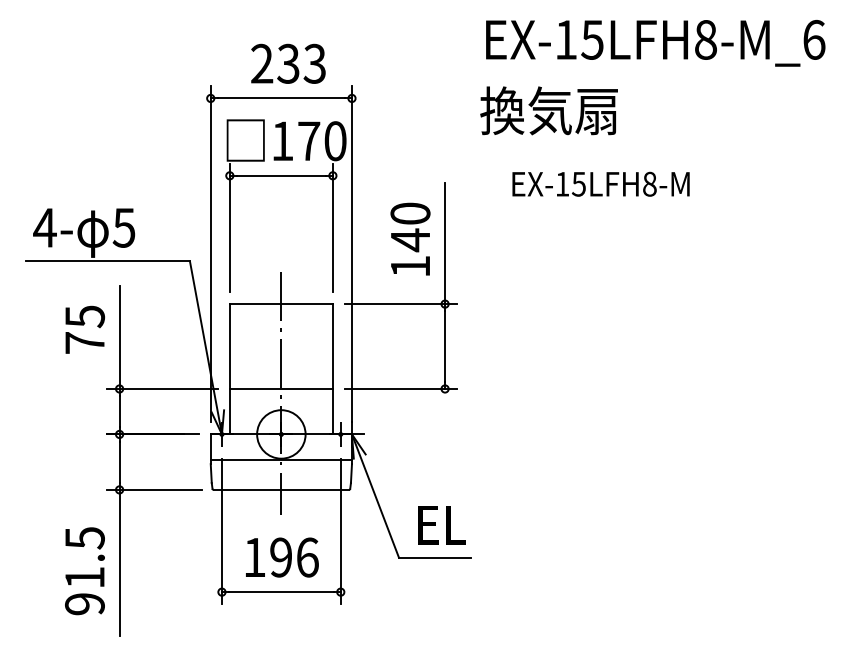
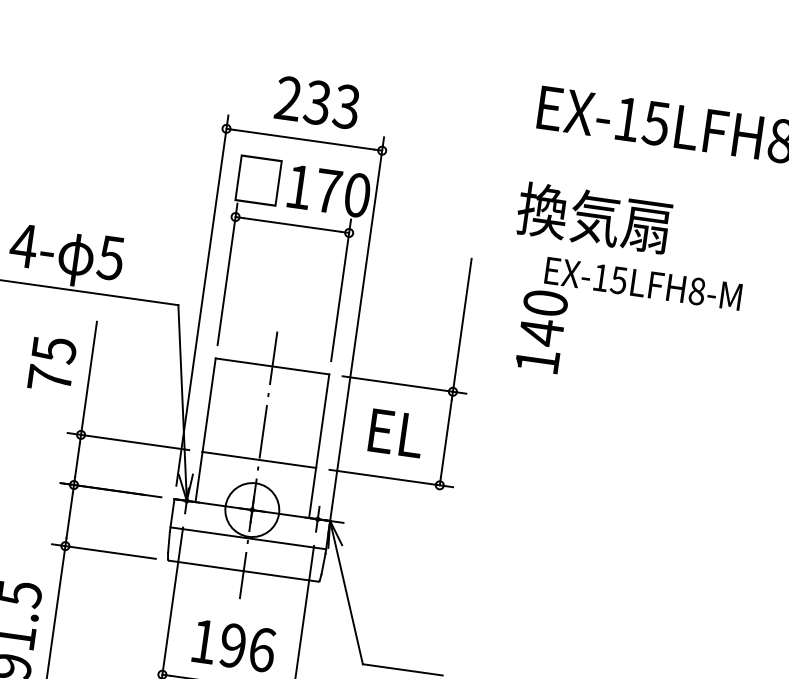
text: (548, 110) -> (593, 217), moved
text: (410, 238) -> (541, 330), moved
text: (441, 525) -> (395, 433), moved

